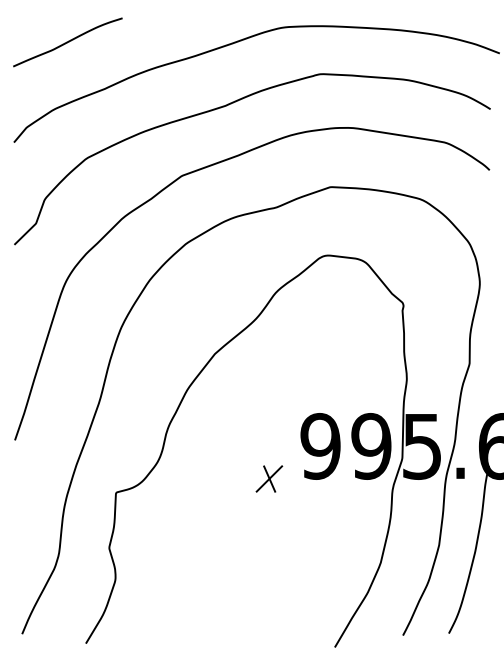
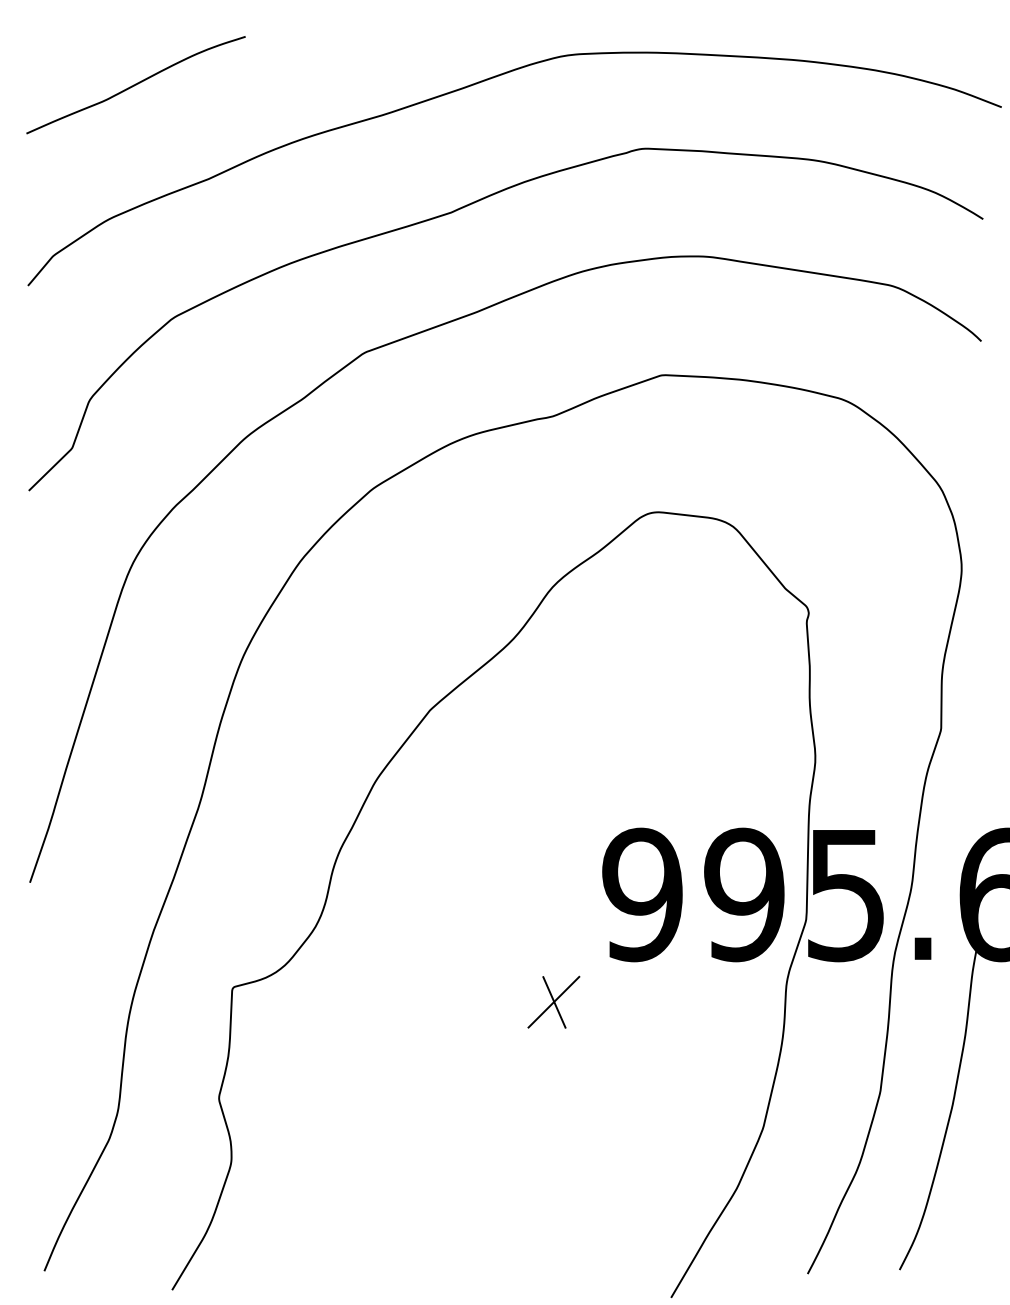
part: (269, 478) -> (554, 1001), moved

